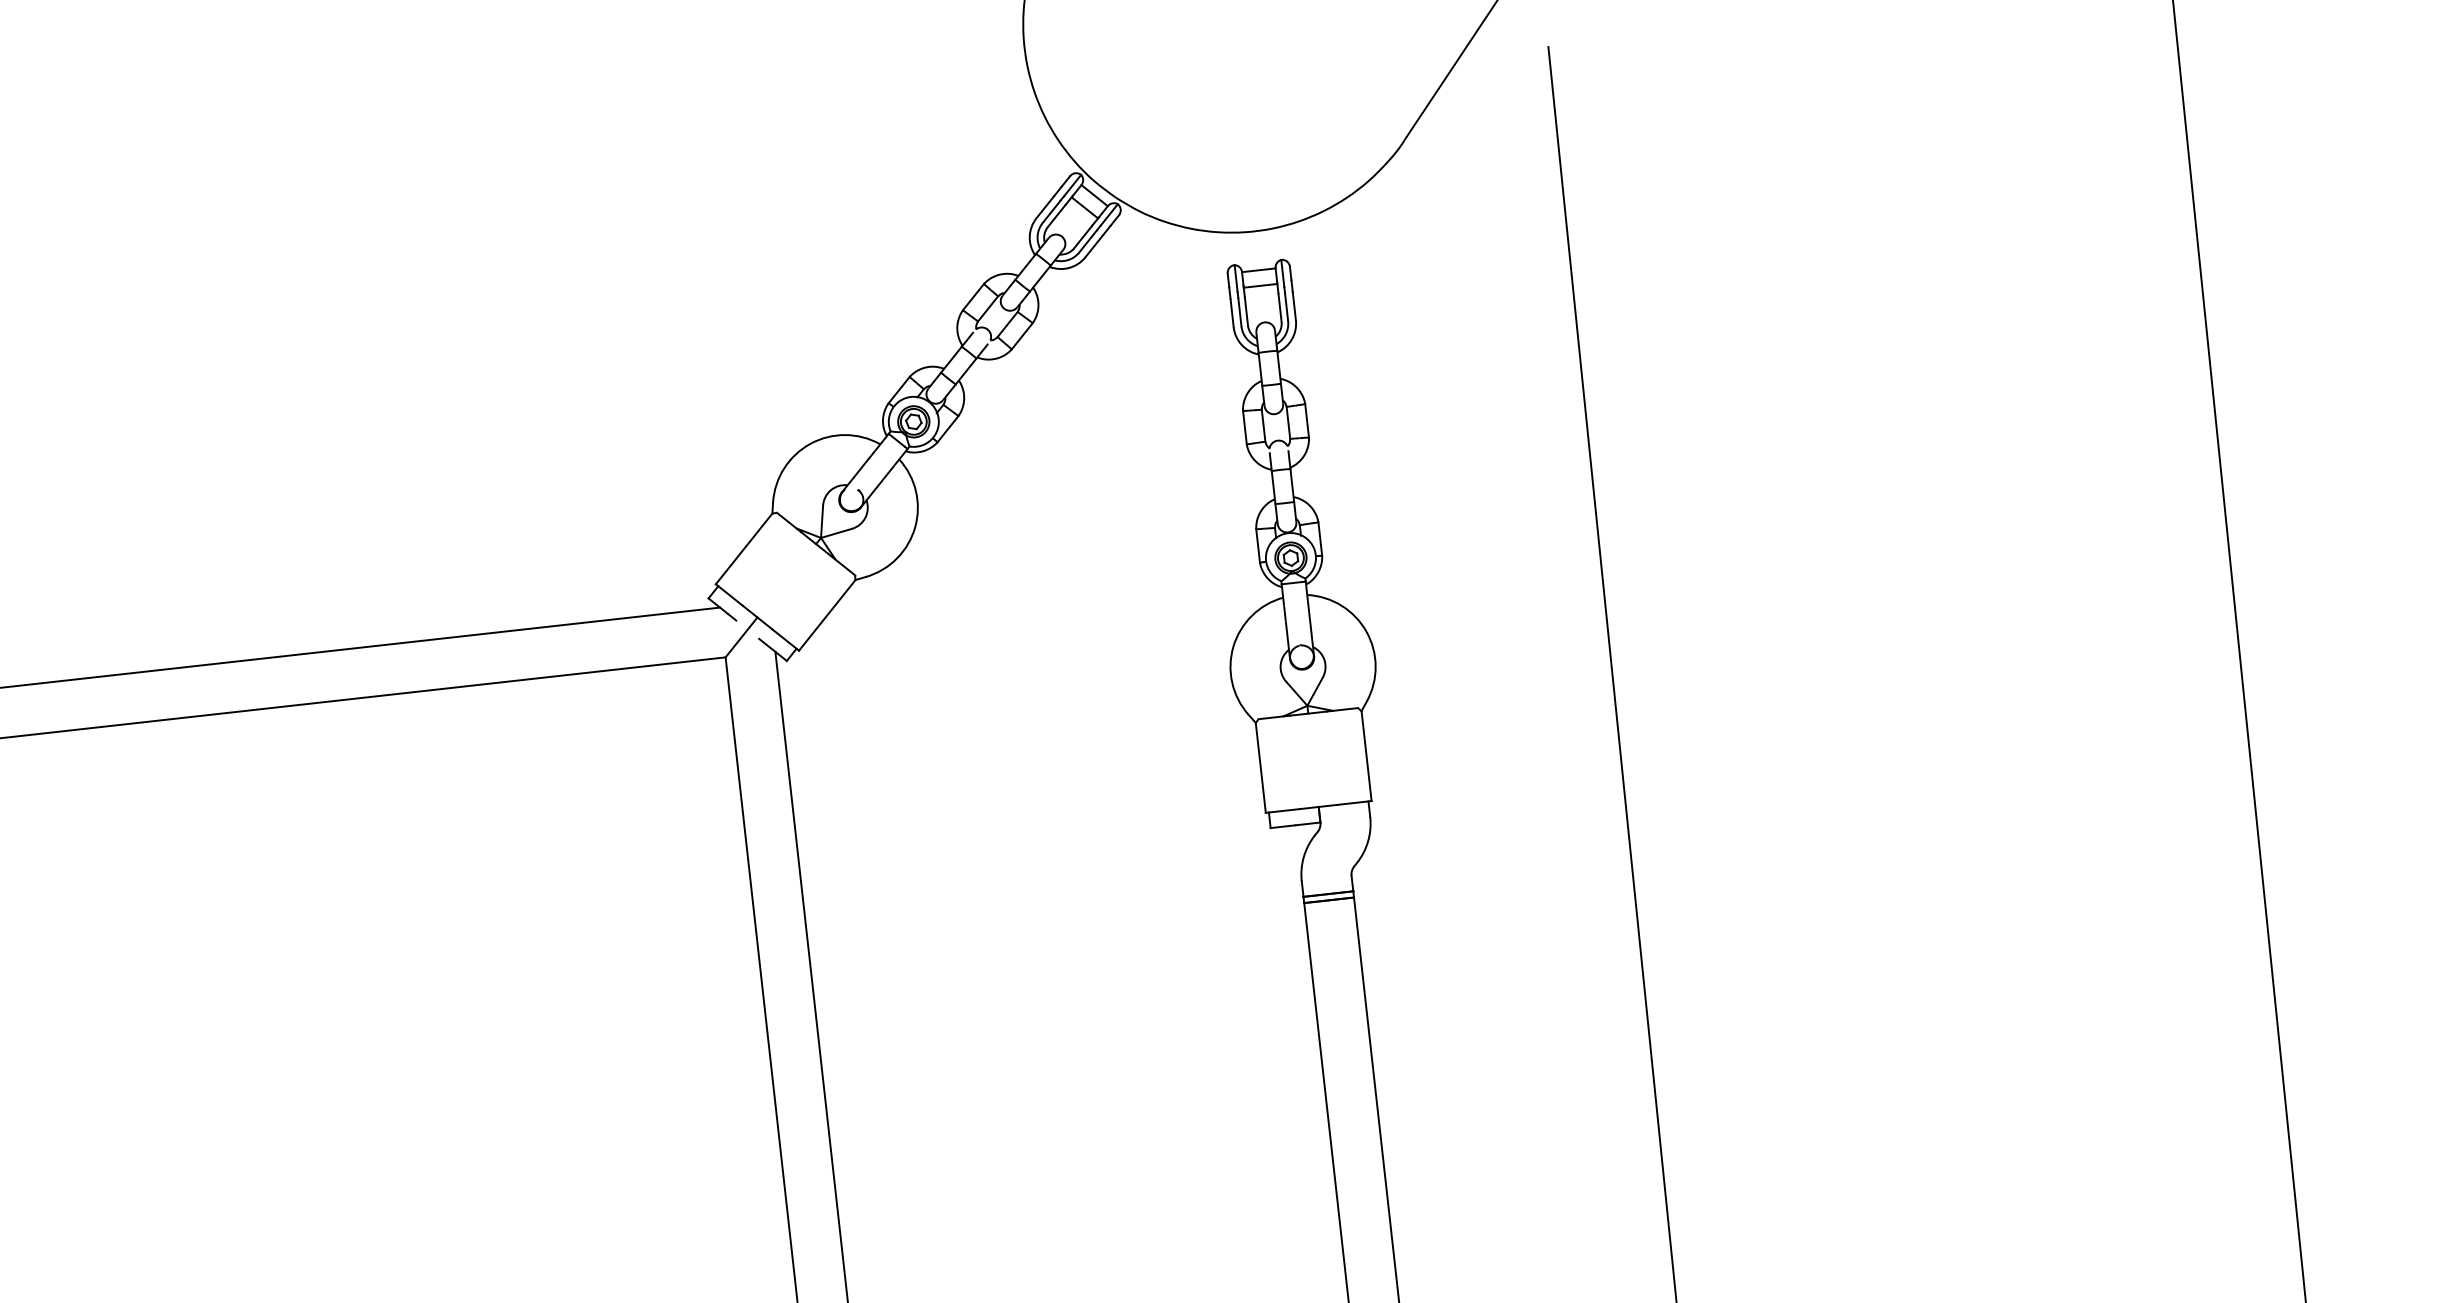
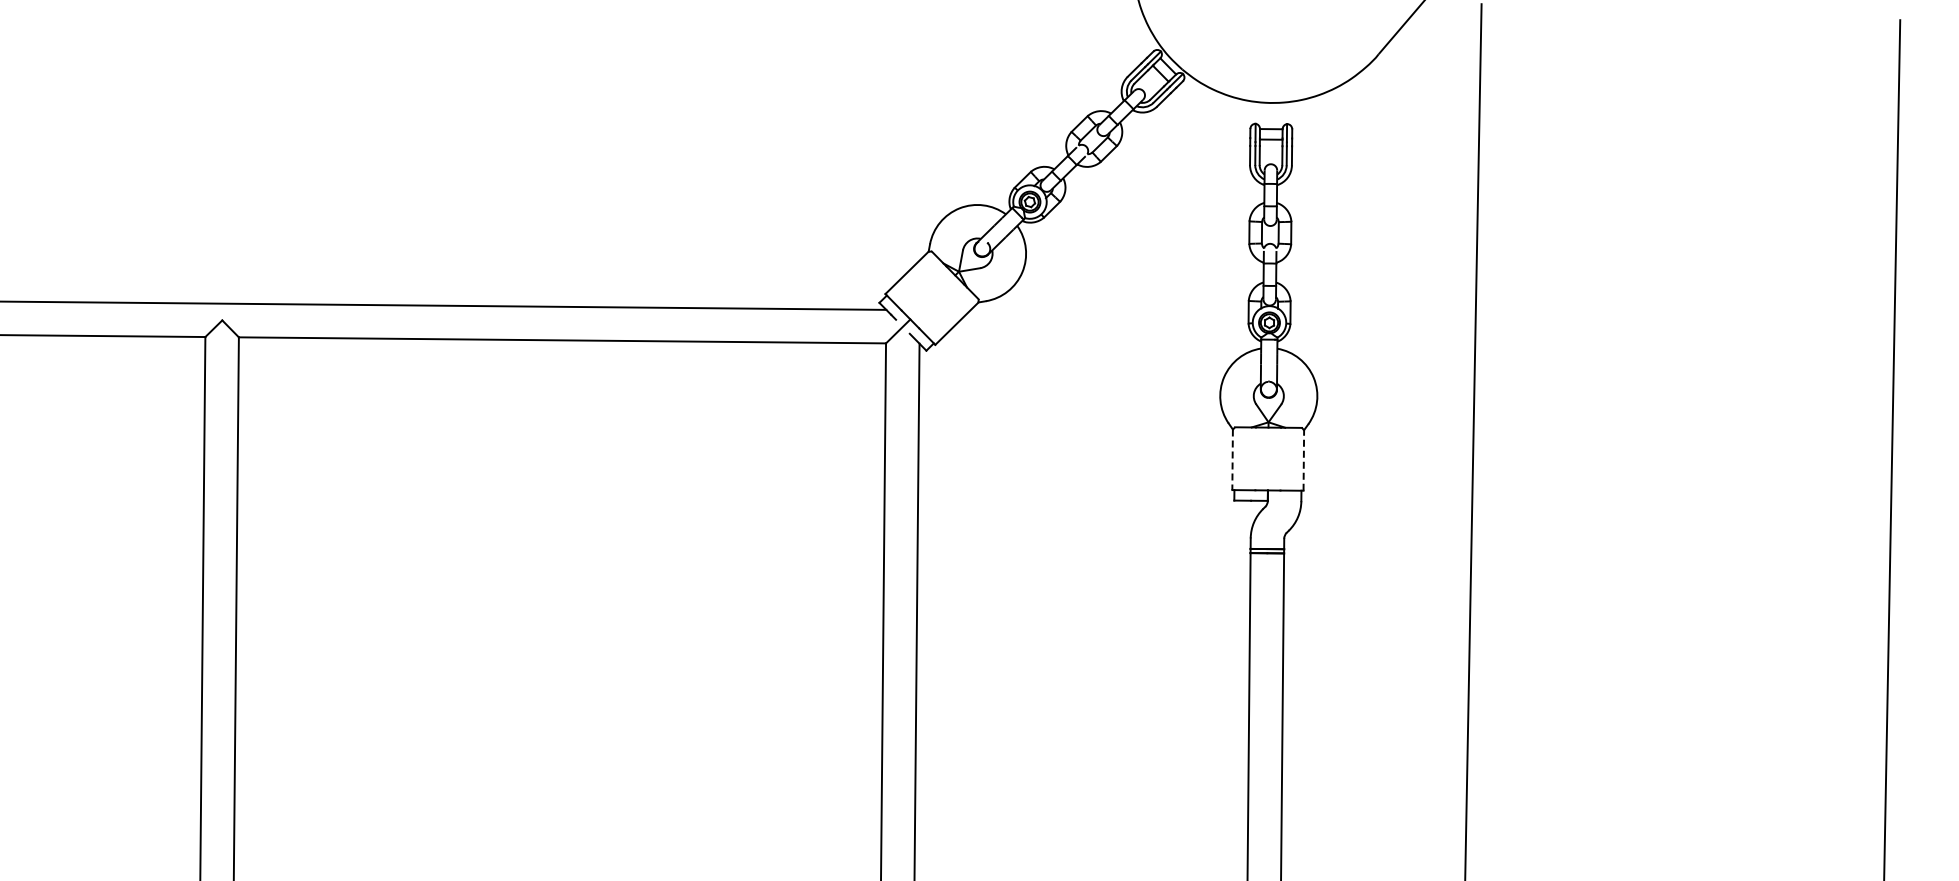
line: (1365, 754) -> (1303, 459), solid -> dashed
line: (1260, 768) -> (1232, 460), solid -> dashed

